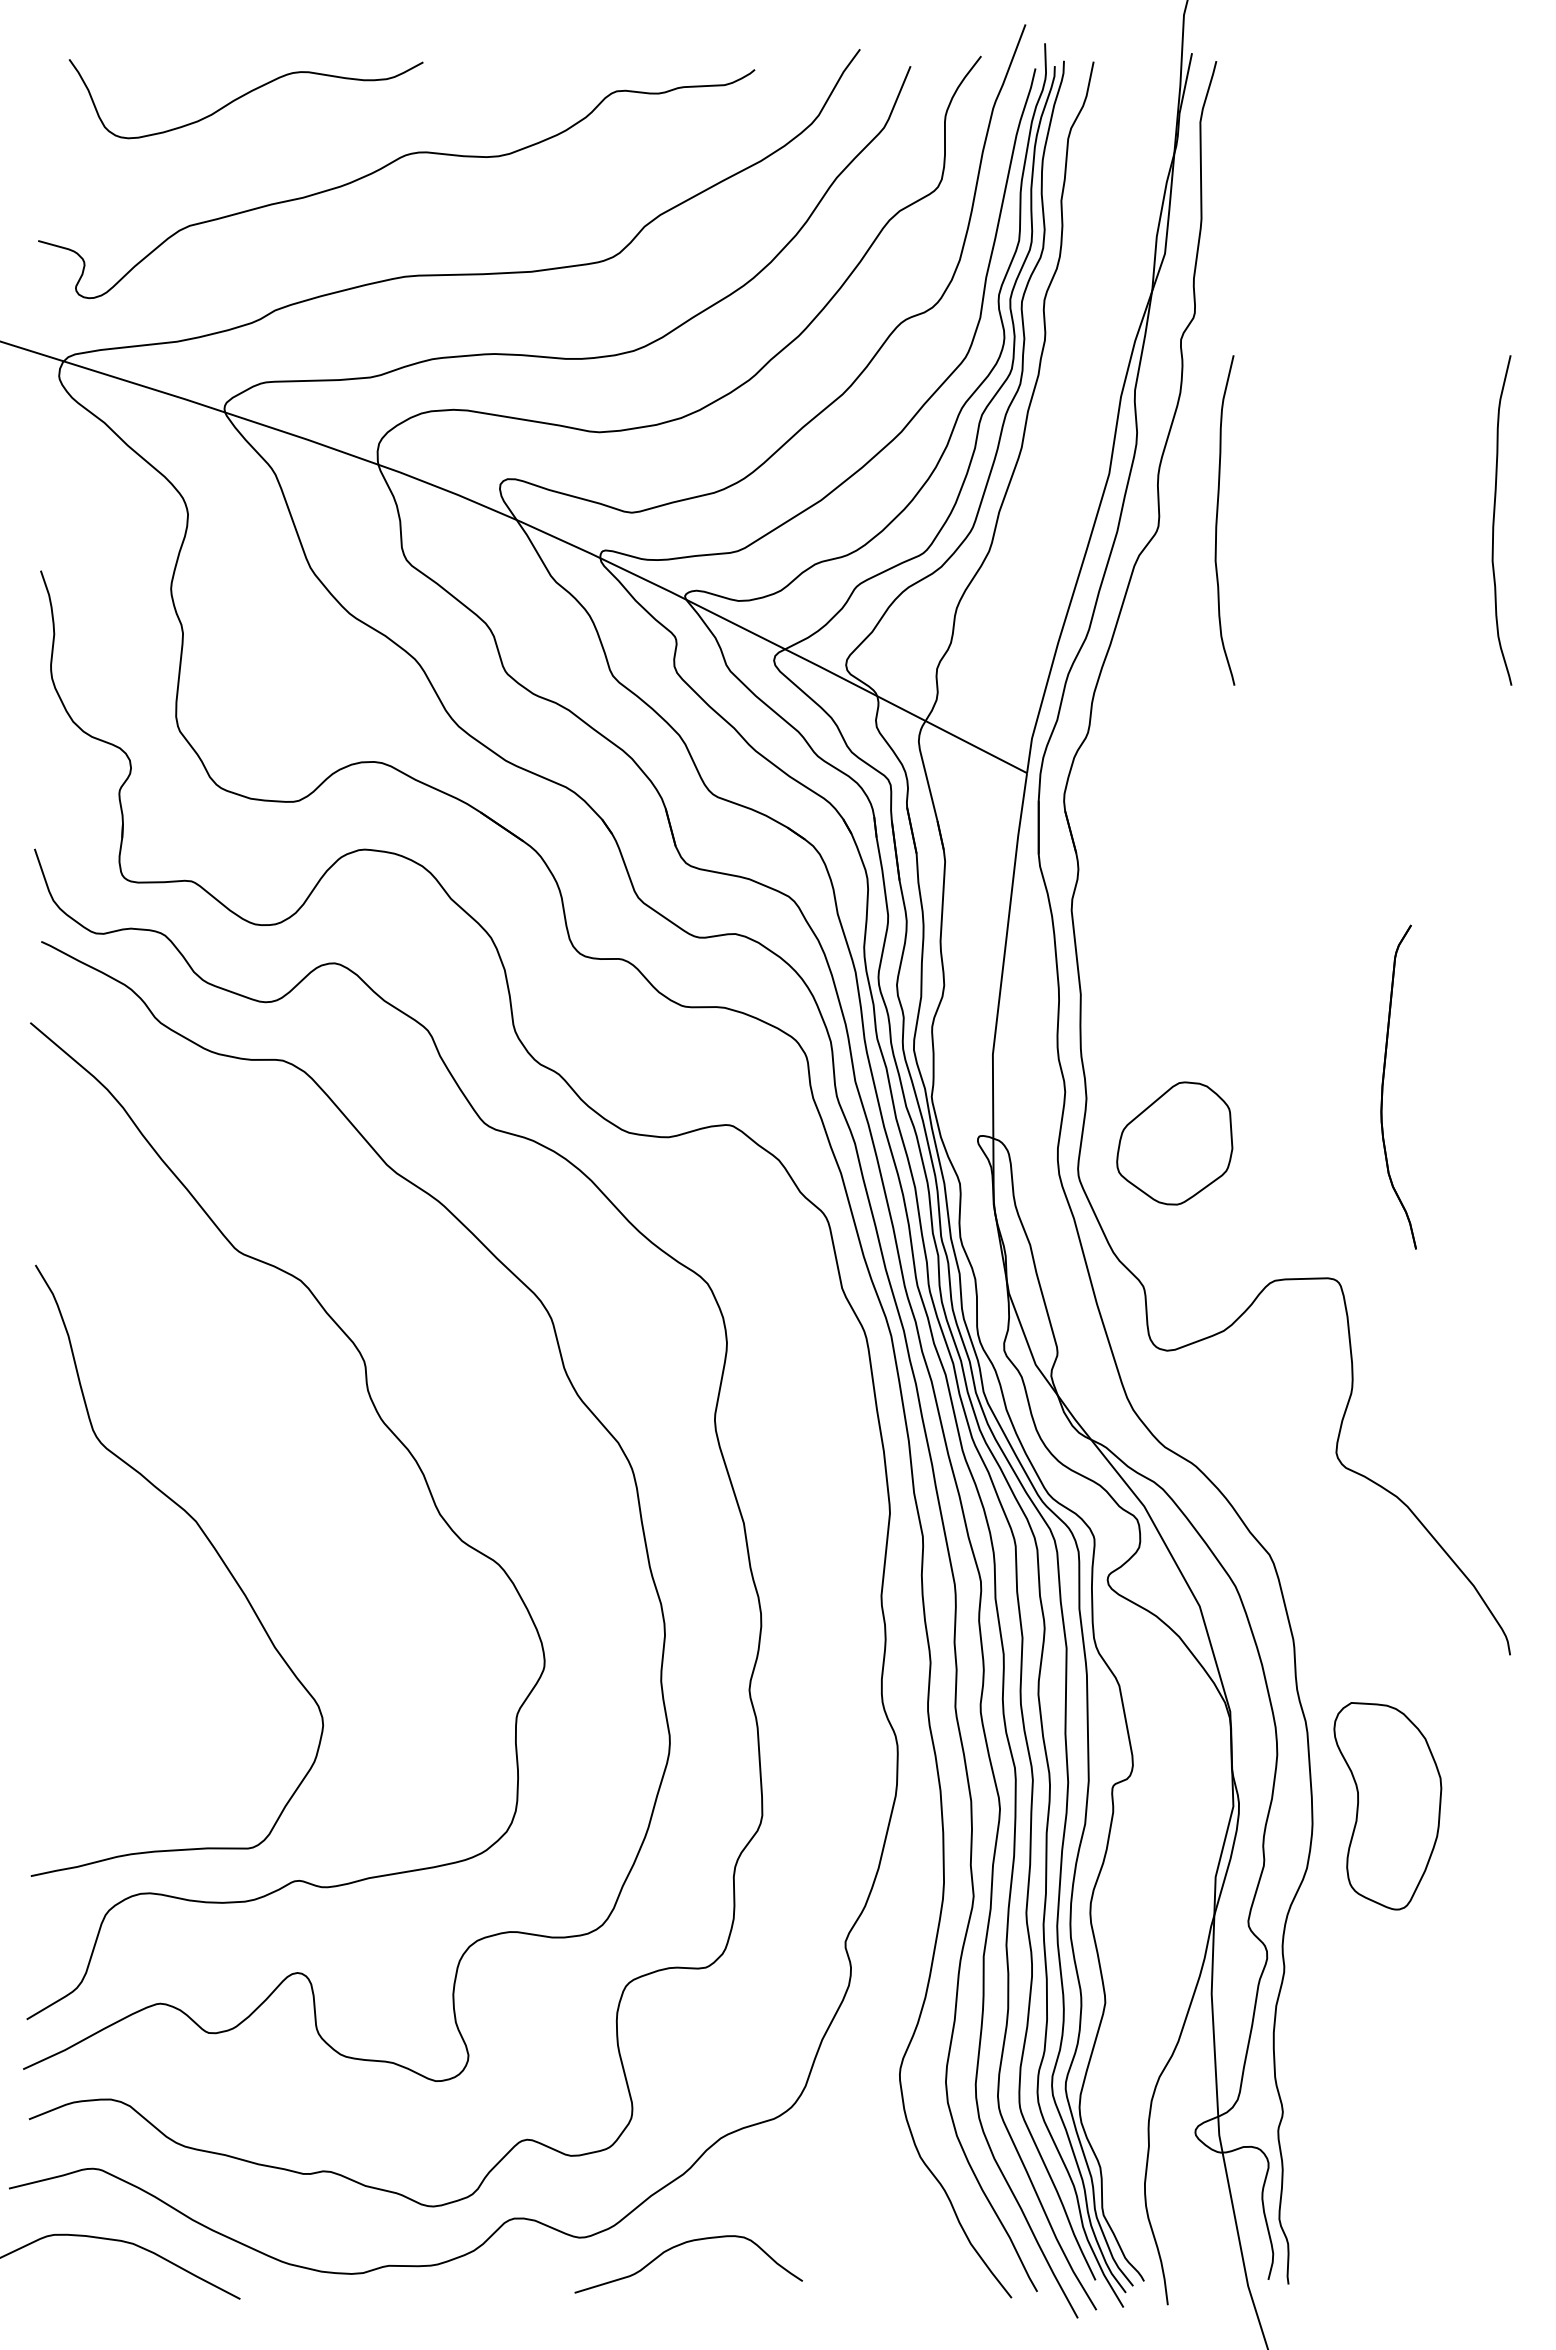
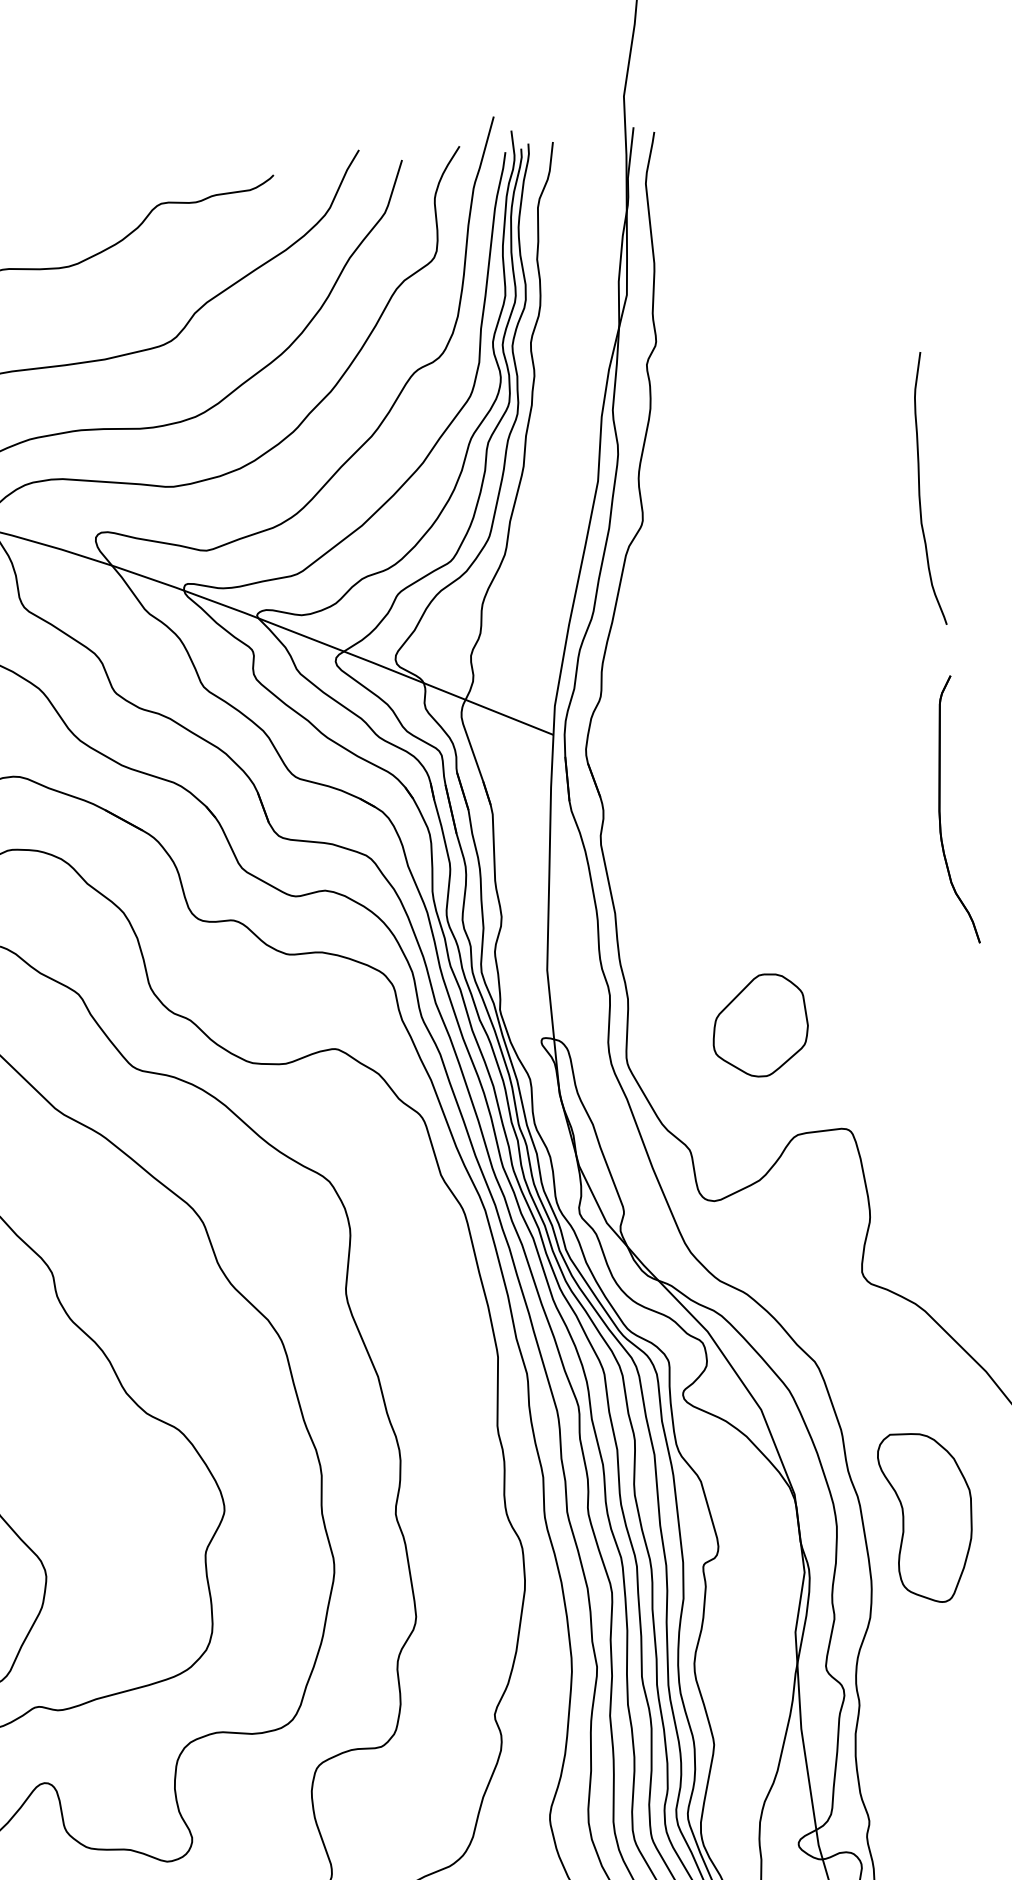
curve: (1217, 520) -> (691, 511), removed
part: (1383, 1086) -> (940, 811), moved
part: (1174, 1143) -> (759, 1025), moved
part: (1387, 1806) -> (927, 1517), moved

